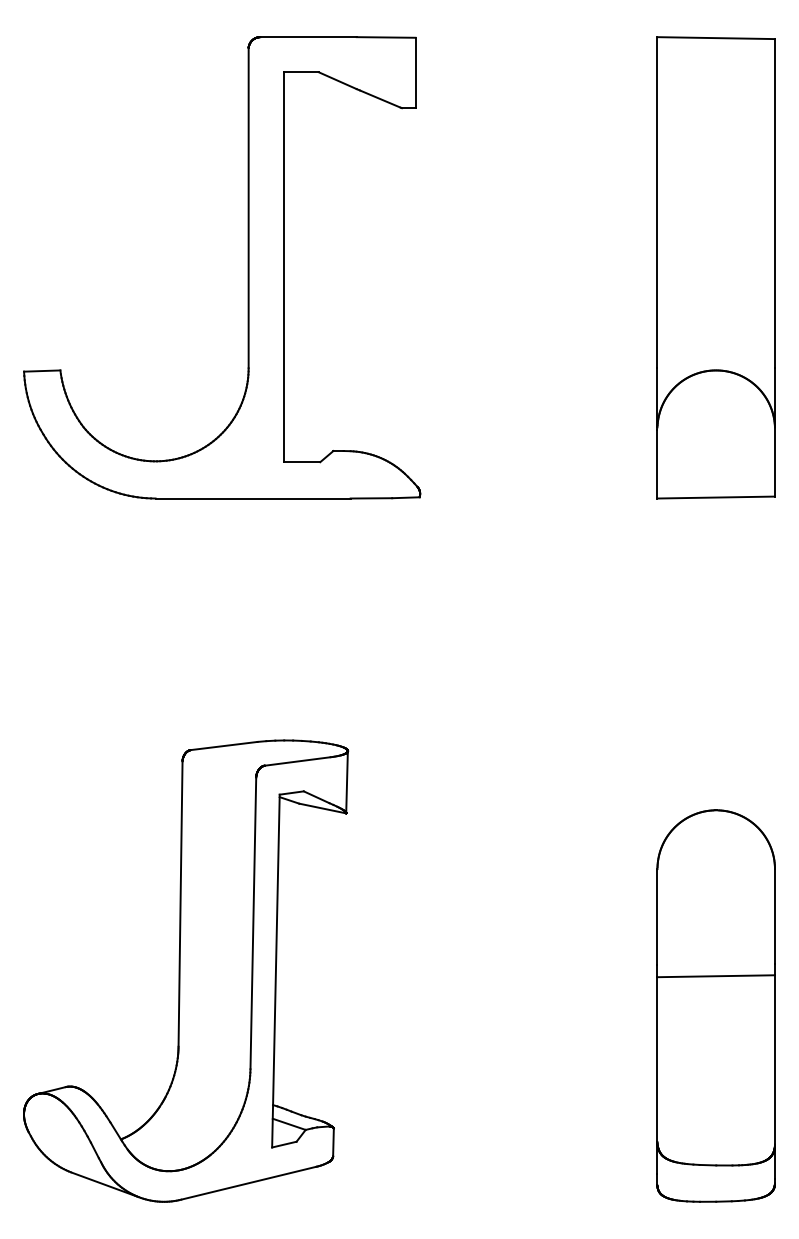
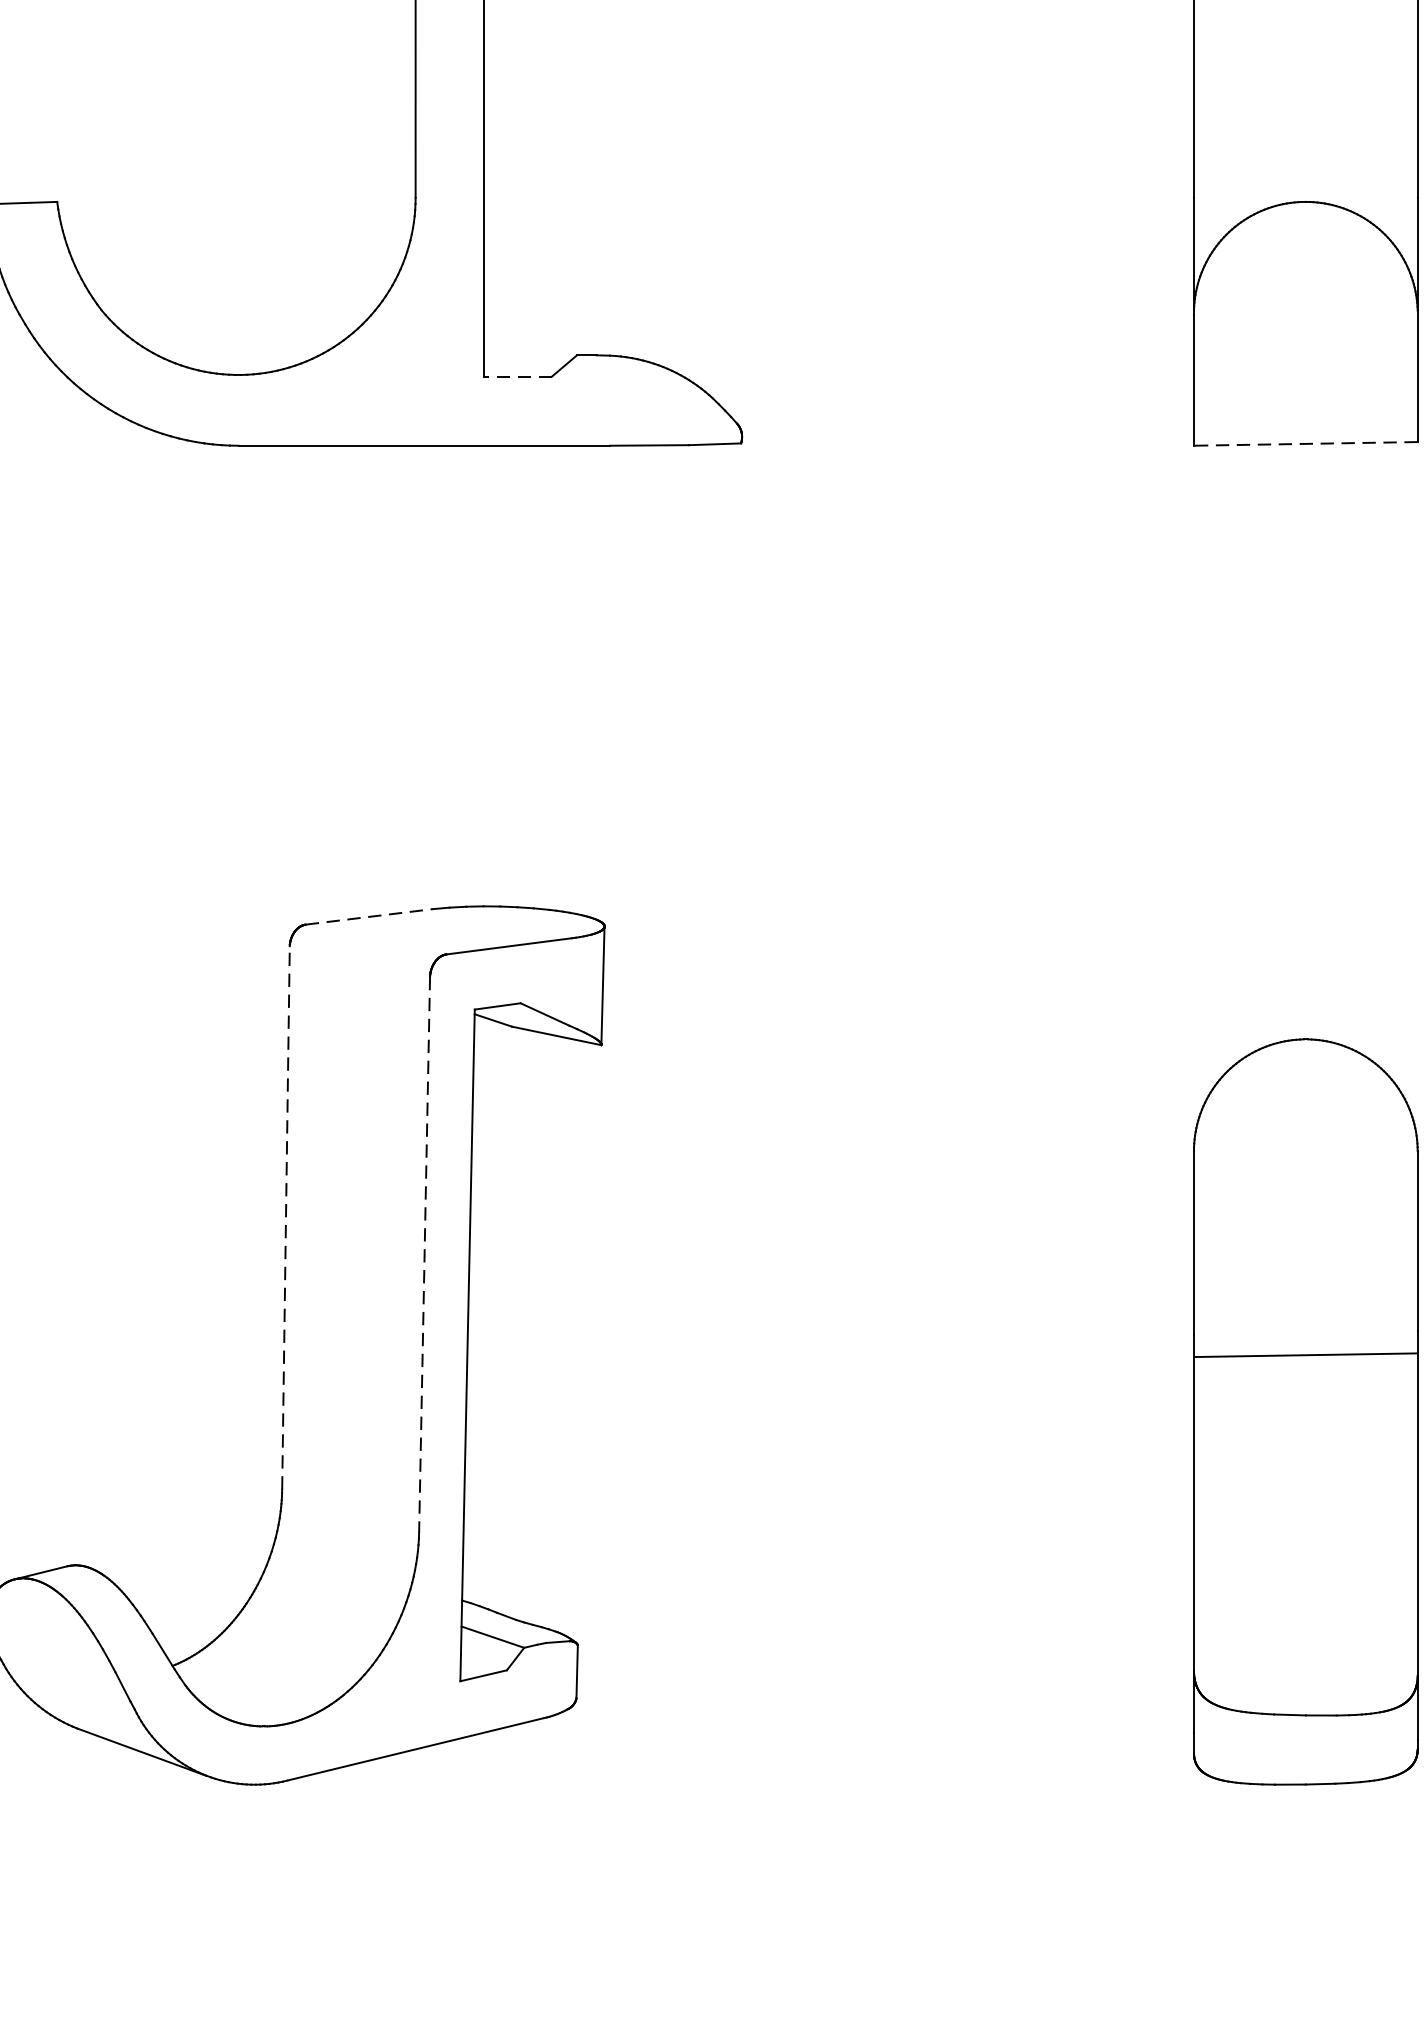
line: (302, 462) -> (518, 377), solid -> dashed
line: (716, 497) -> (1306, 443), solid -> dashed
line: (224, 746) -> (369, 917), solid -> dashed
line: (180, 904) -> (285, 1218), solid -> dashed
line: (253, 923) -> (424, 1254), solid -> dashed

